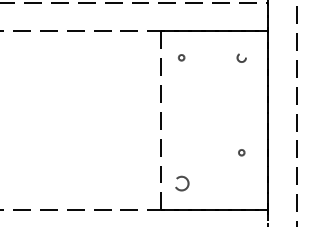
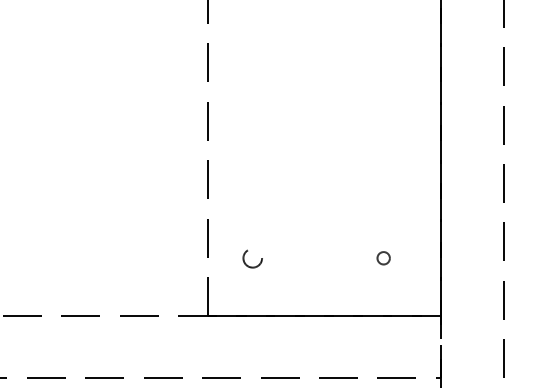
circle: (241, 152) -> (383, 257), moved
circle: (181, 183) -> (252, 257), size x0.62

